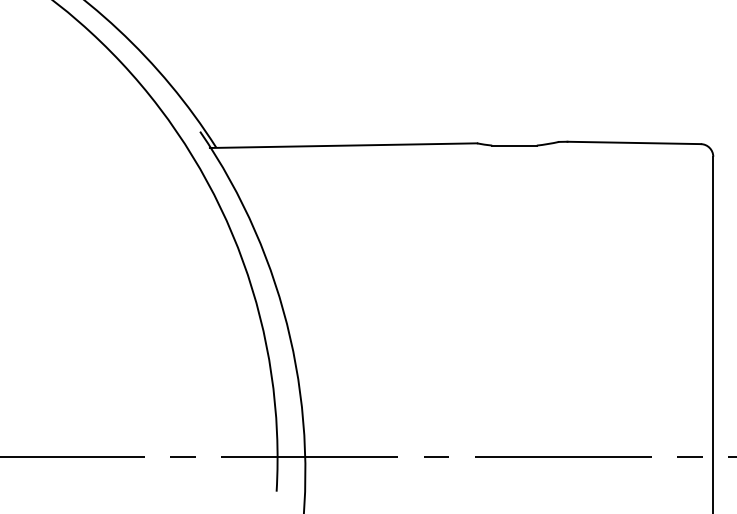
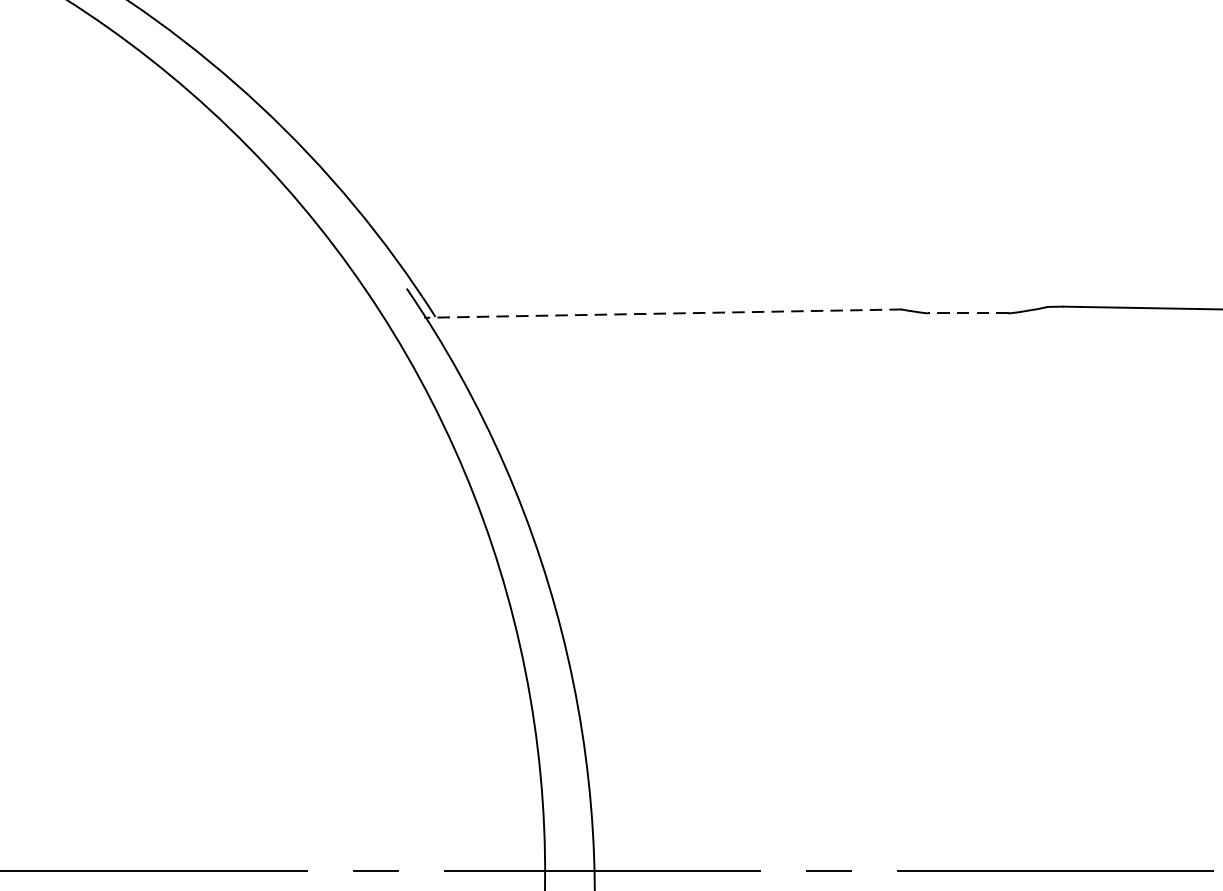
line: (343, 145) -> (662, 313), solid -> dashed
line: (514, 145) -> (968, 313), solid -> dashed

